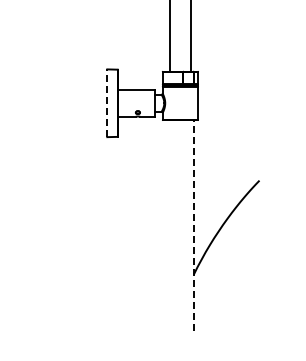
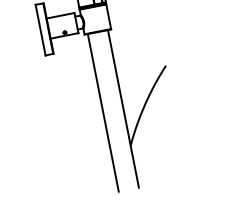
line: (107, 103) -> (40, 30), dashed -> solid
line: (193, 224) -> (123, 108), dashed -> solid
line: (167, 225) -> (103, 112), added

